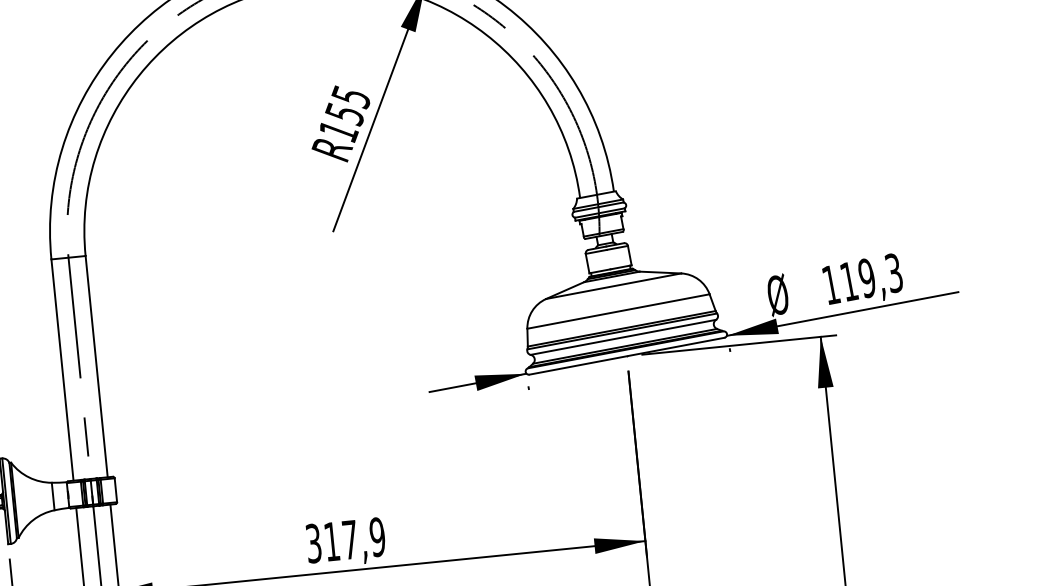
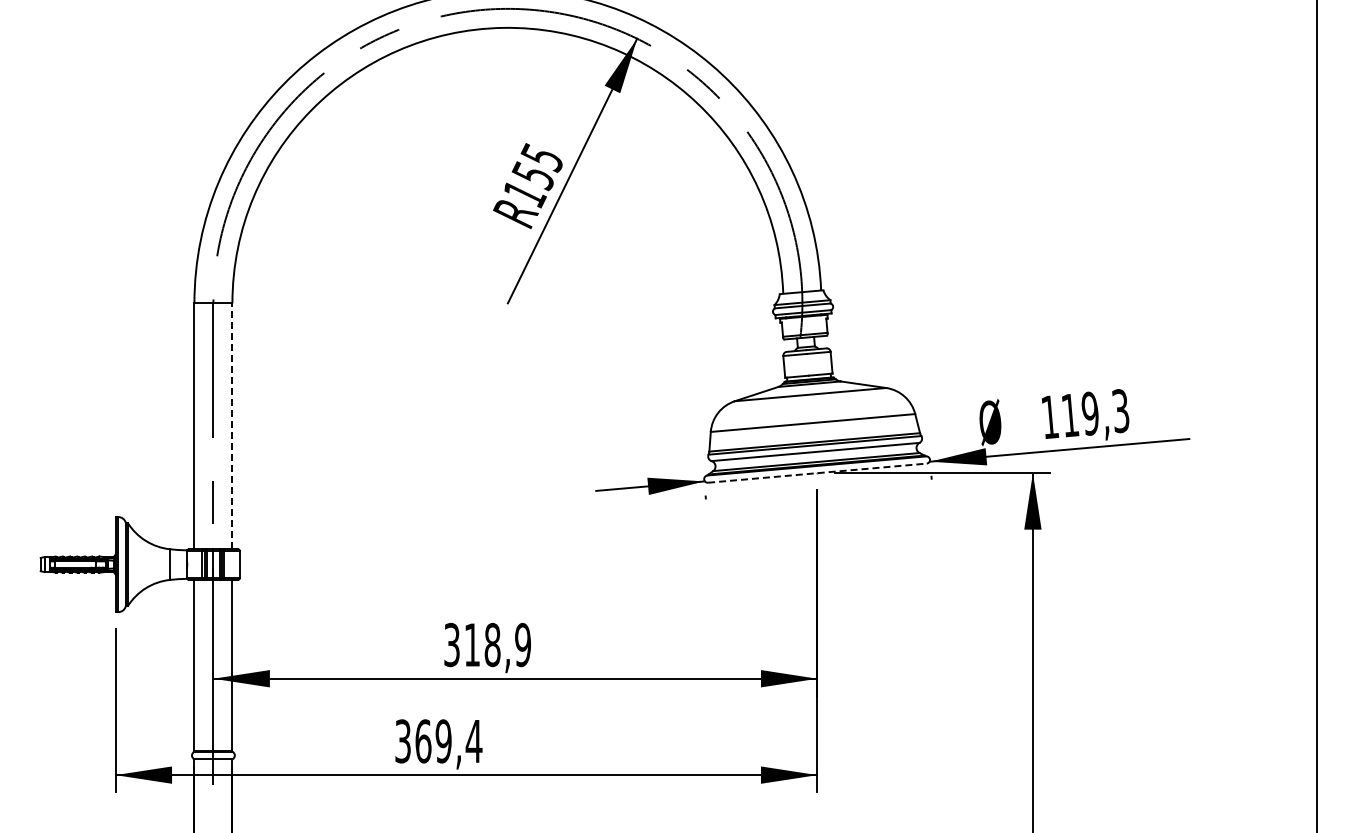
line: (627, 356) -> (817, 473), solid -> dashed
line: (96, 365) -> (232, 425), solid -> dashed
text: (350, 539) -> (492, 644), 317,9 -> 318,9

